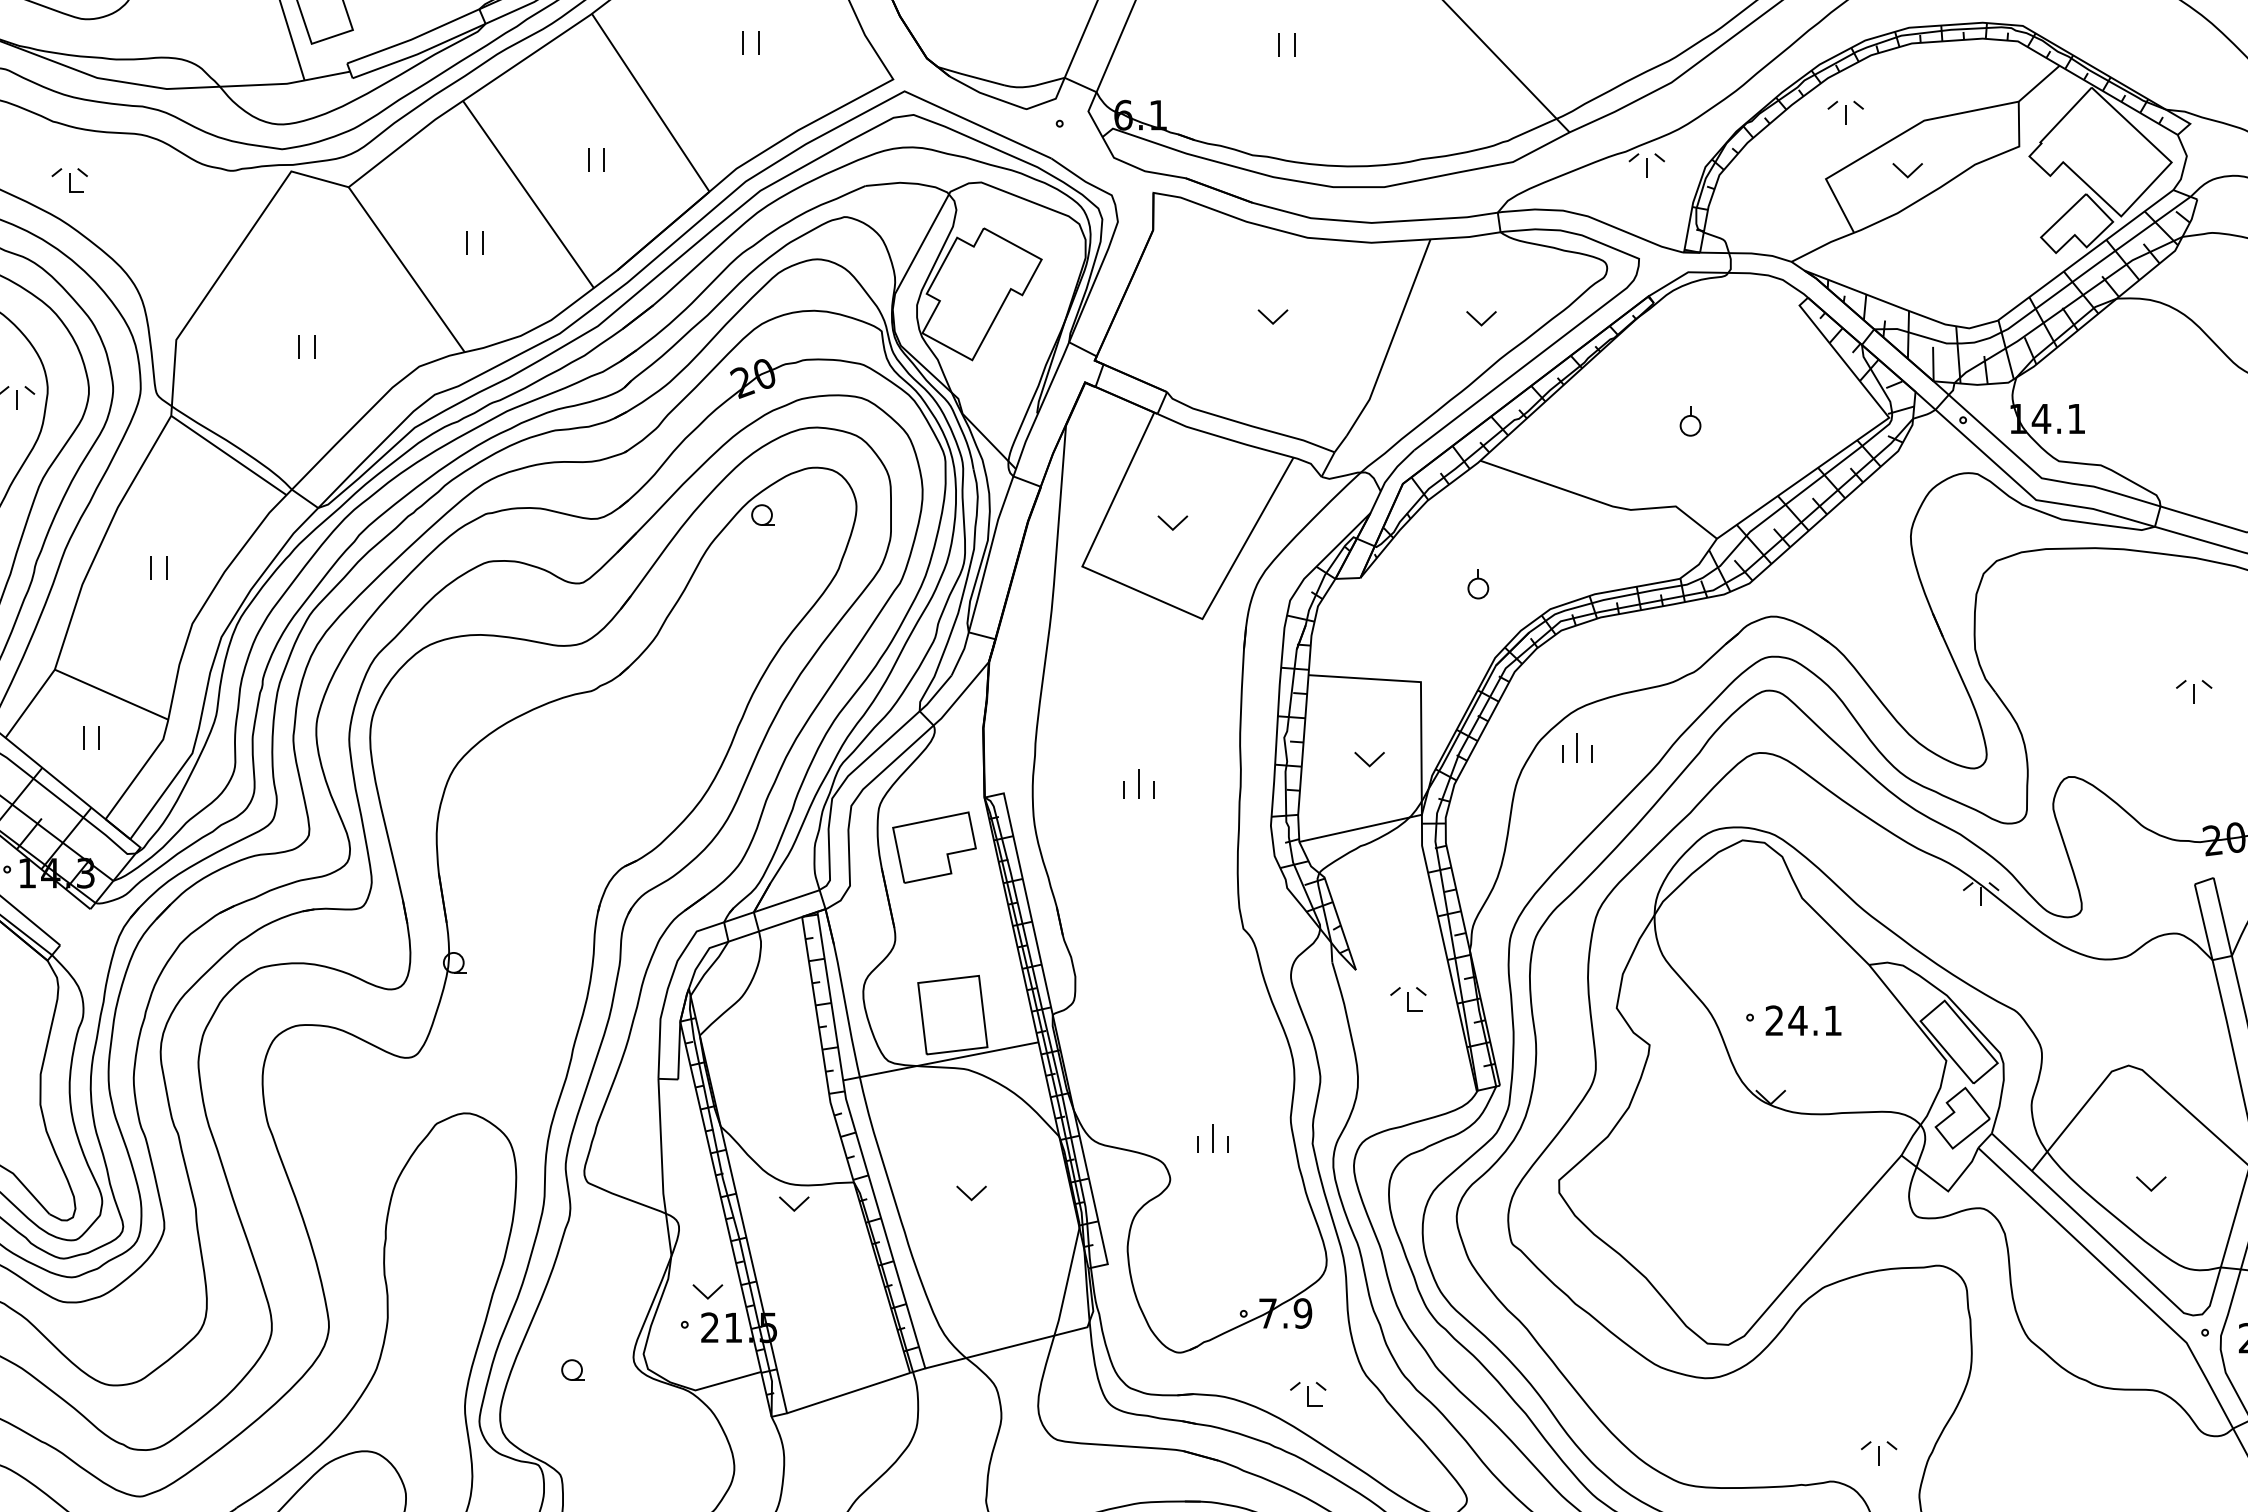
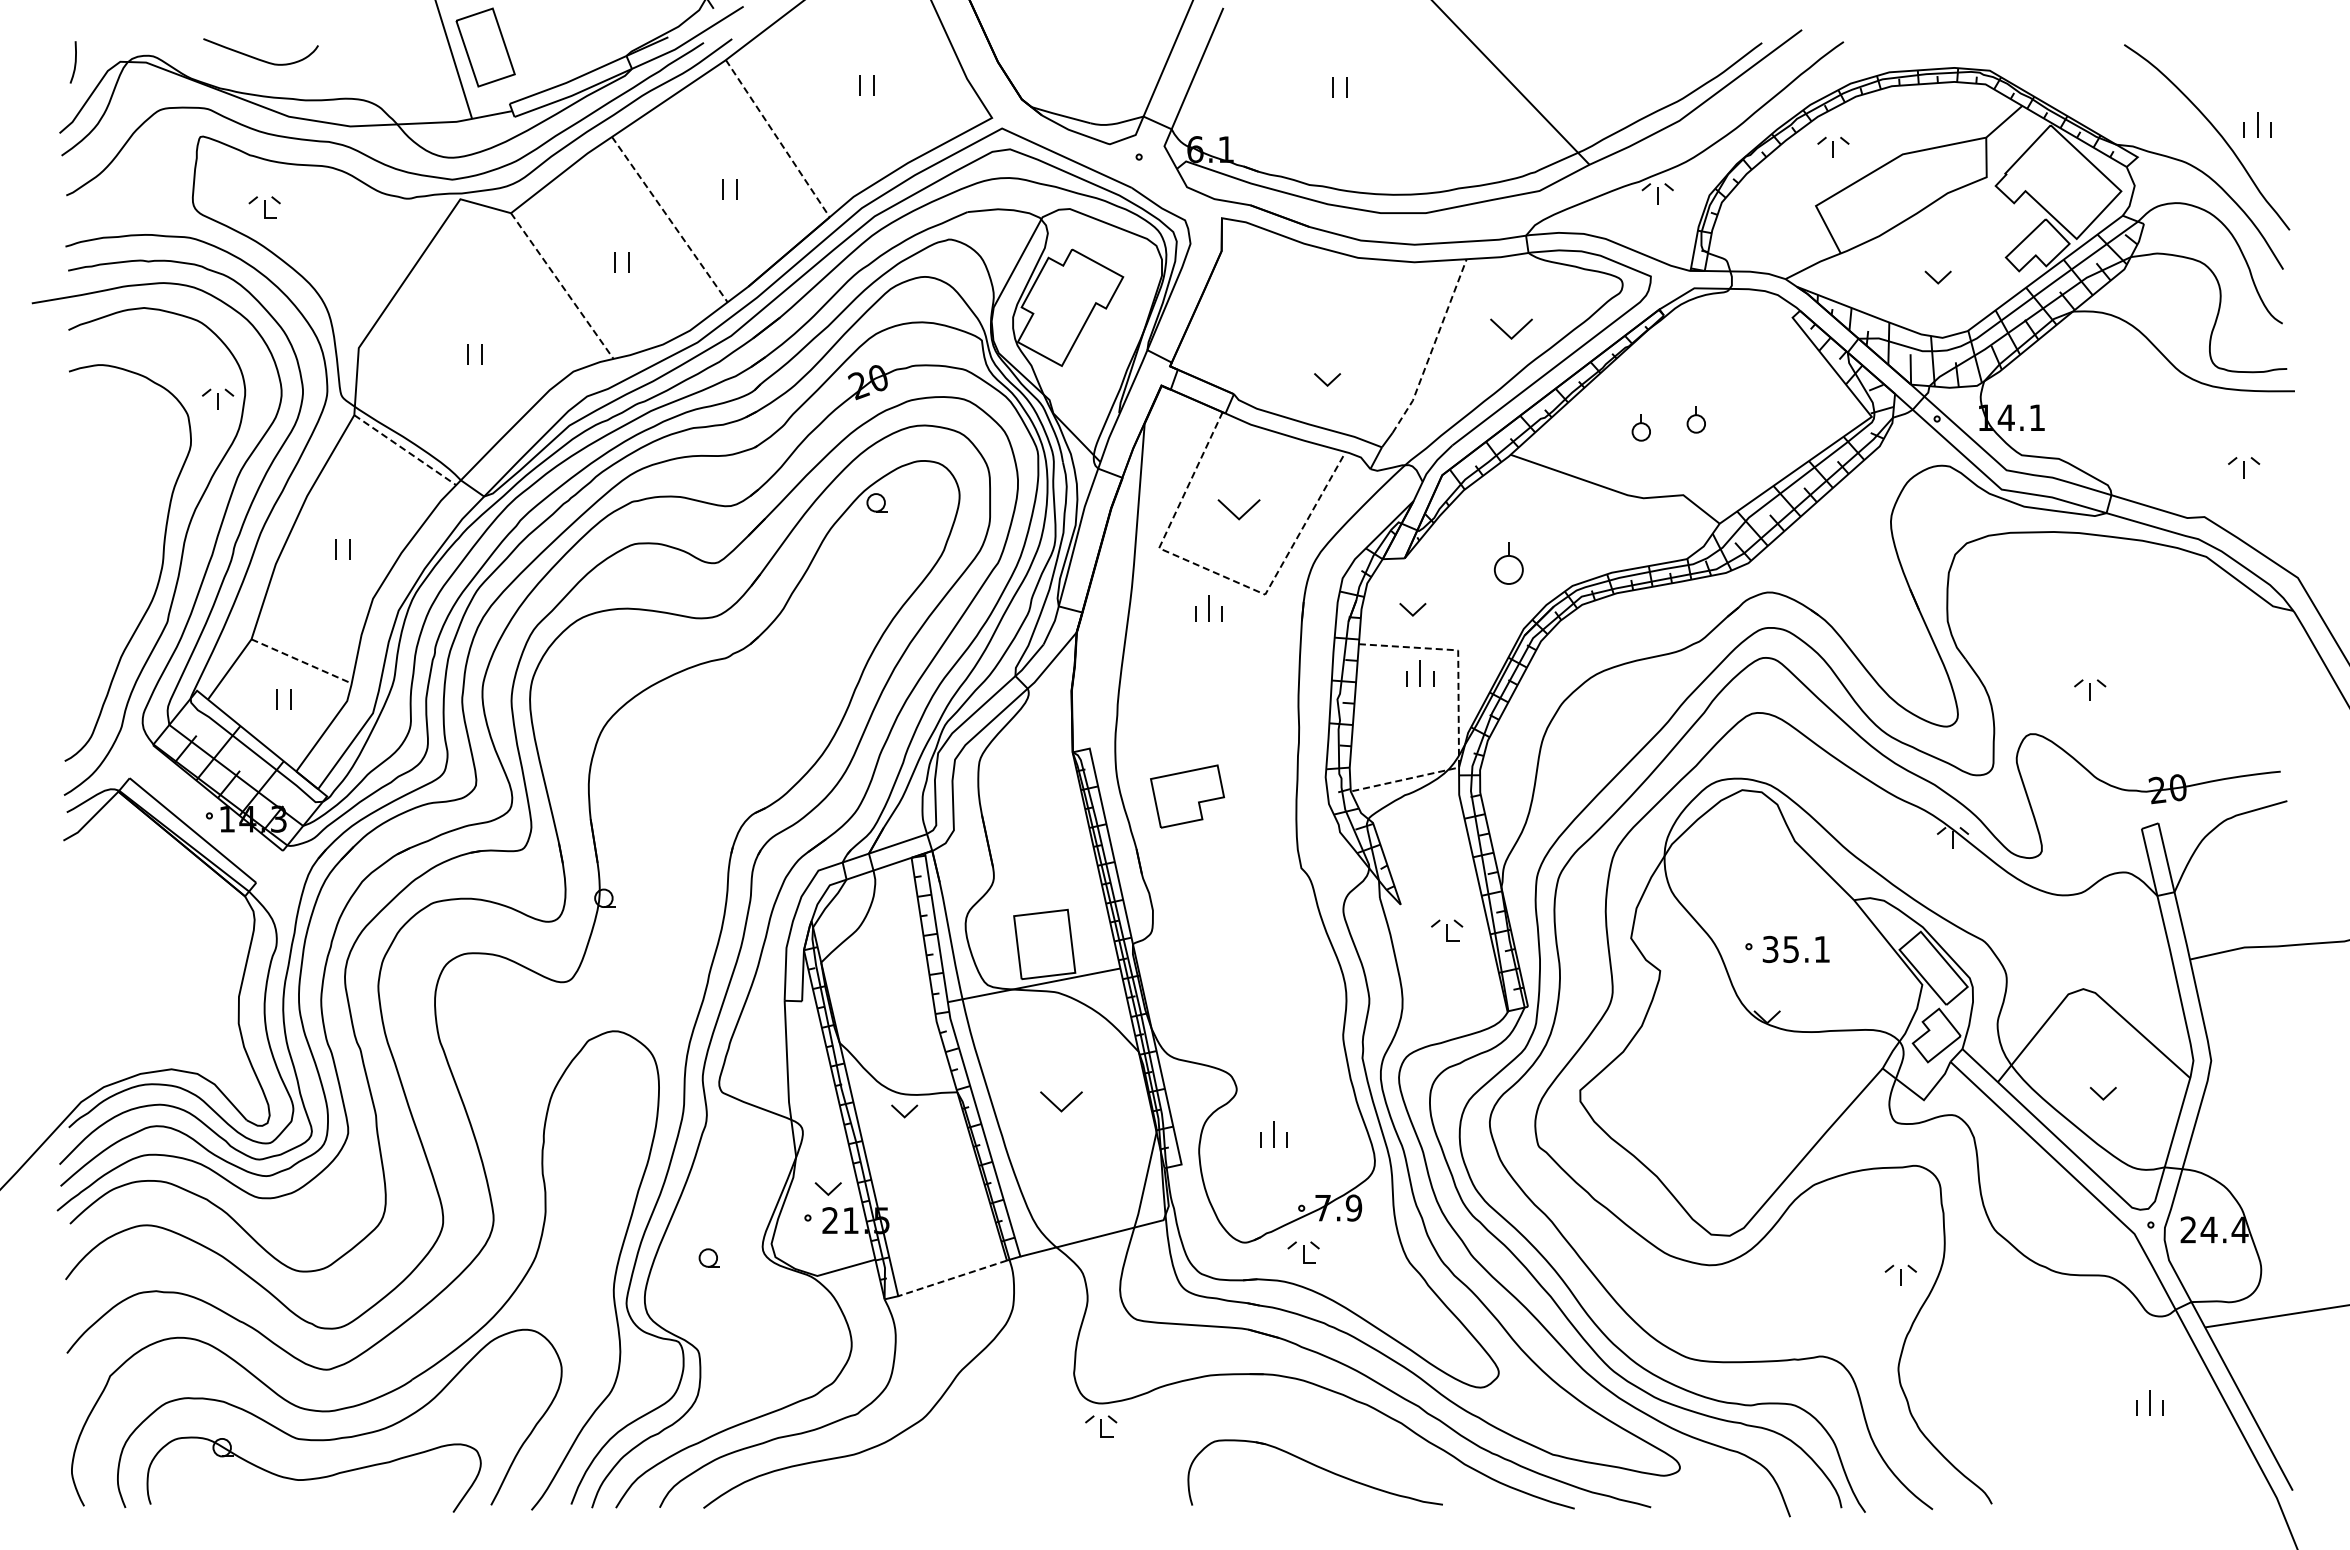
line: (651, 103) -> (778, 139), solid -> dashed
part: (1906, 170) -> (1937, 277), moved
line: (528, 194) -> (669, 219), solid -> dashed
line: (406, 270) -> (562, 286), solid -> dashed
part: (1272, 316) -> (1327, 379), moved
part: (1481, 318) -> (1511, 329), size x1.6
line: (1391, 340) -> (1432, 348), solid -> dashed
part: (1627, 429) -> (1640, 427), added
line: (229, 455) -> (405, 450), solid -> dashed
part: (1172, 522) -> (1238, 509), size x1.6
part: (1477, 583) -> (1508, 563), size x1.6
line: (1149, 596) -> (1218, 574), solid -> dashed
part: (2194, 691) -> (2090, 689), moved
line: (111, 694) -> (301, 661), solid -> dashed
part: (1577, 747) -> (1420, 673), moved
line: (1421, 754) -> (1458, 714), solid -> dashed
part: (1369, 759) -> (1412, 609), moved
part: (1138, 784) -> (1208, 608), moved
part: (934, 847) -> (1187, 796), moved
text: (1785, 1020) -> (1780, 949), 24.1 -> 35.1
part: (1211, 1138) -> (1273, 1134), moved
part: (970, 1192) -> (1060, 1101), size x1.6
line: (848, 1393) -> (952, 1278), solid -> dashed
part: (1308, 1394) -> (1303, 1252), moved
part: (1878, 1452) -> (1900, 1274), moved

